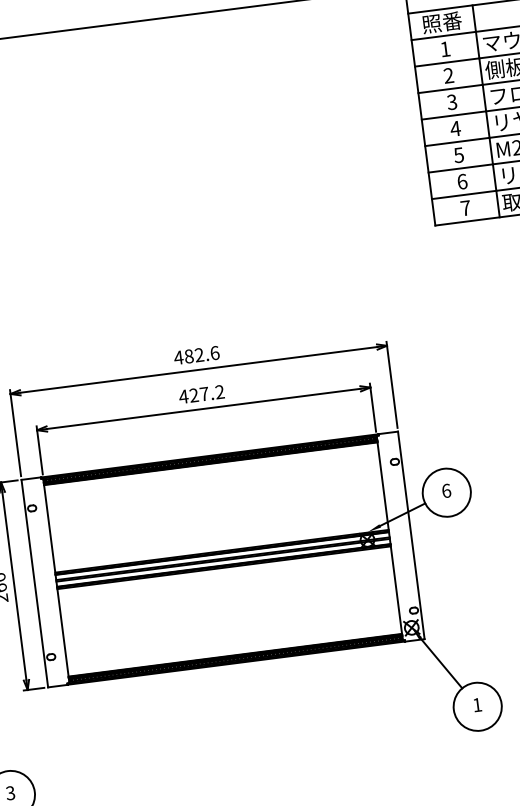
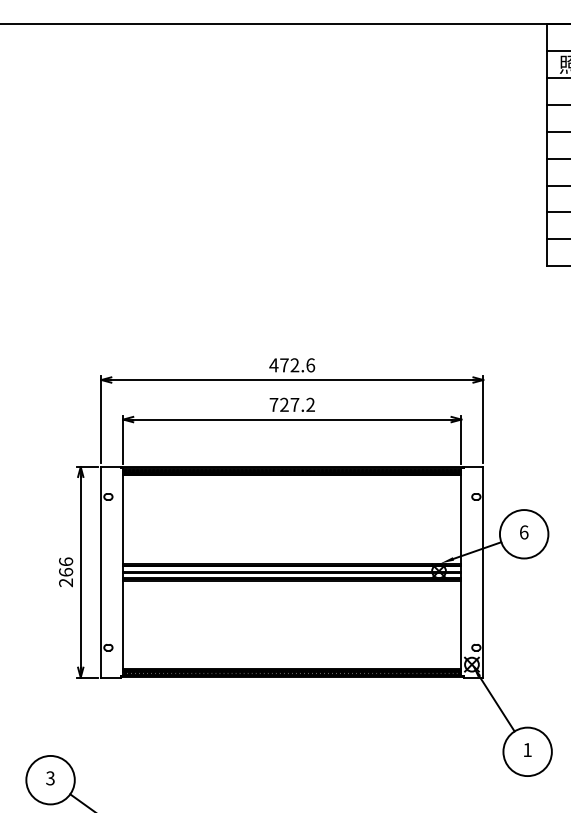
text: (189, 356) -> (284, 365), 482.6 -> 472.6
text: (183, 396) -> (273, 404), 427.2 -> 727.2

